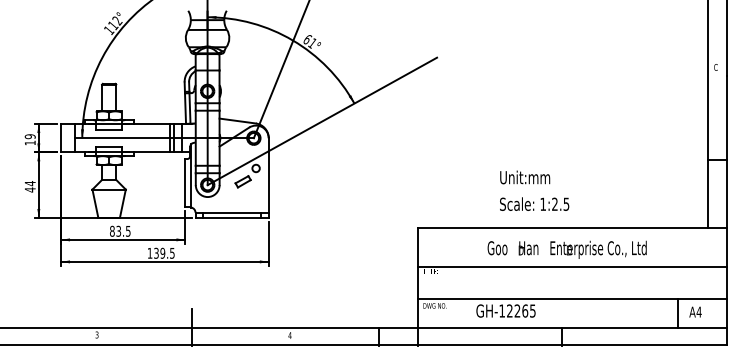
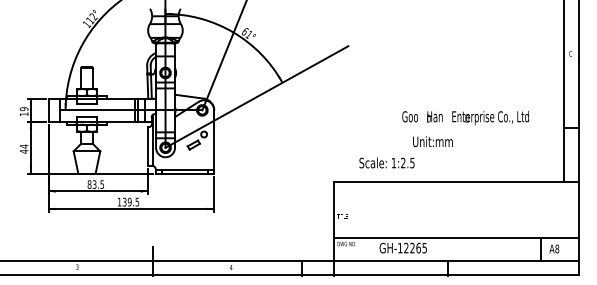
text: (525, 177) -> (433, 141), moved
text: (534, 203) -> (386, 162), moved
text: (566, 249) -> (465, 117), moved
line: (572, 267) -> (456, 213), removed
text: (698, 311) -> (556, 248), A4 -> A8

